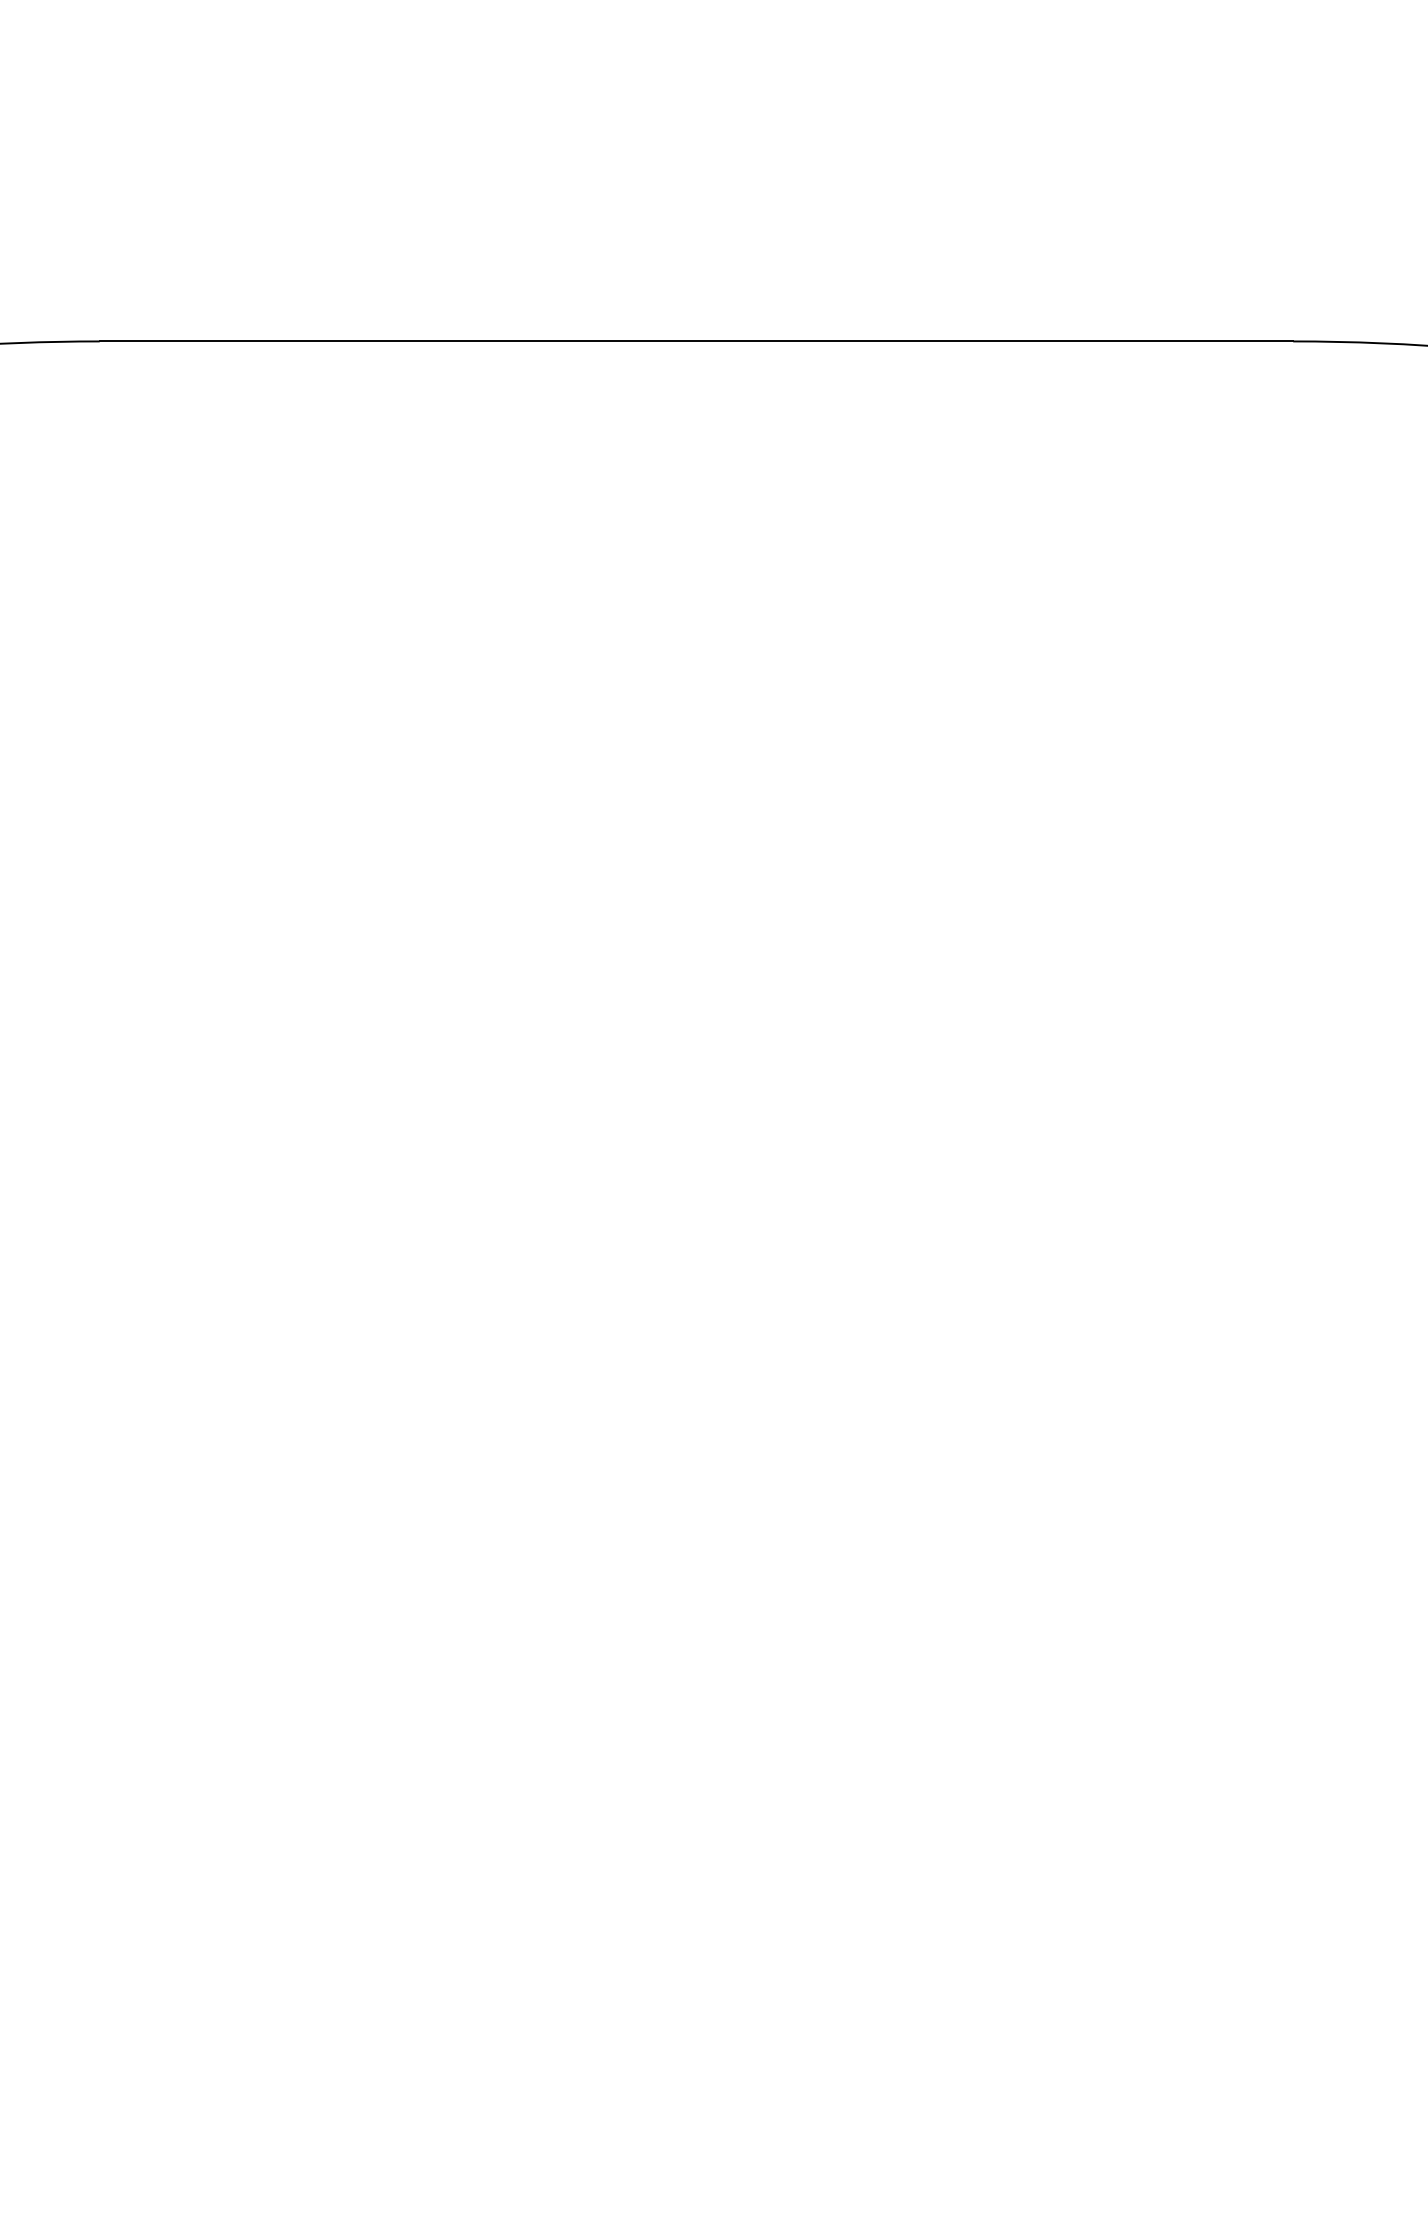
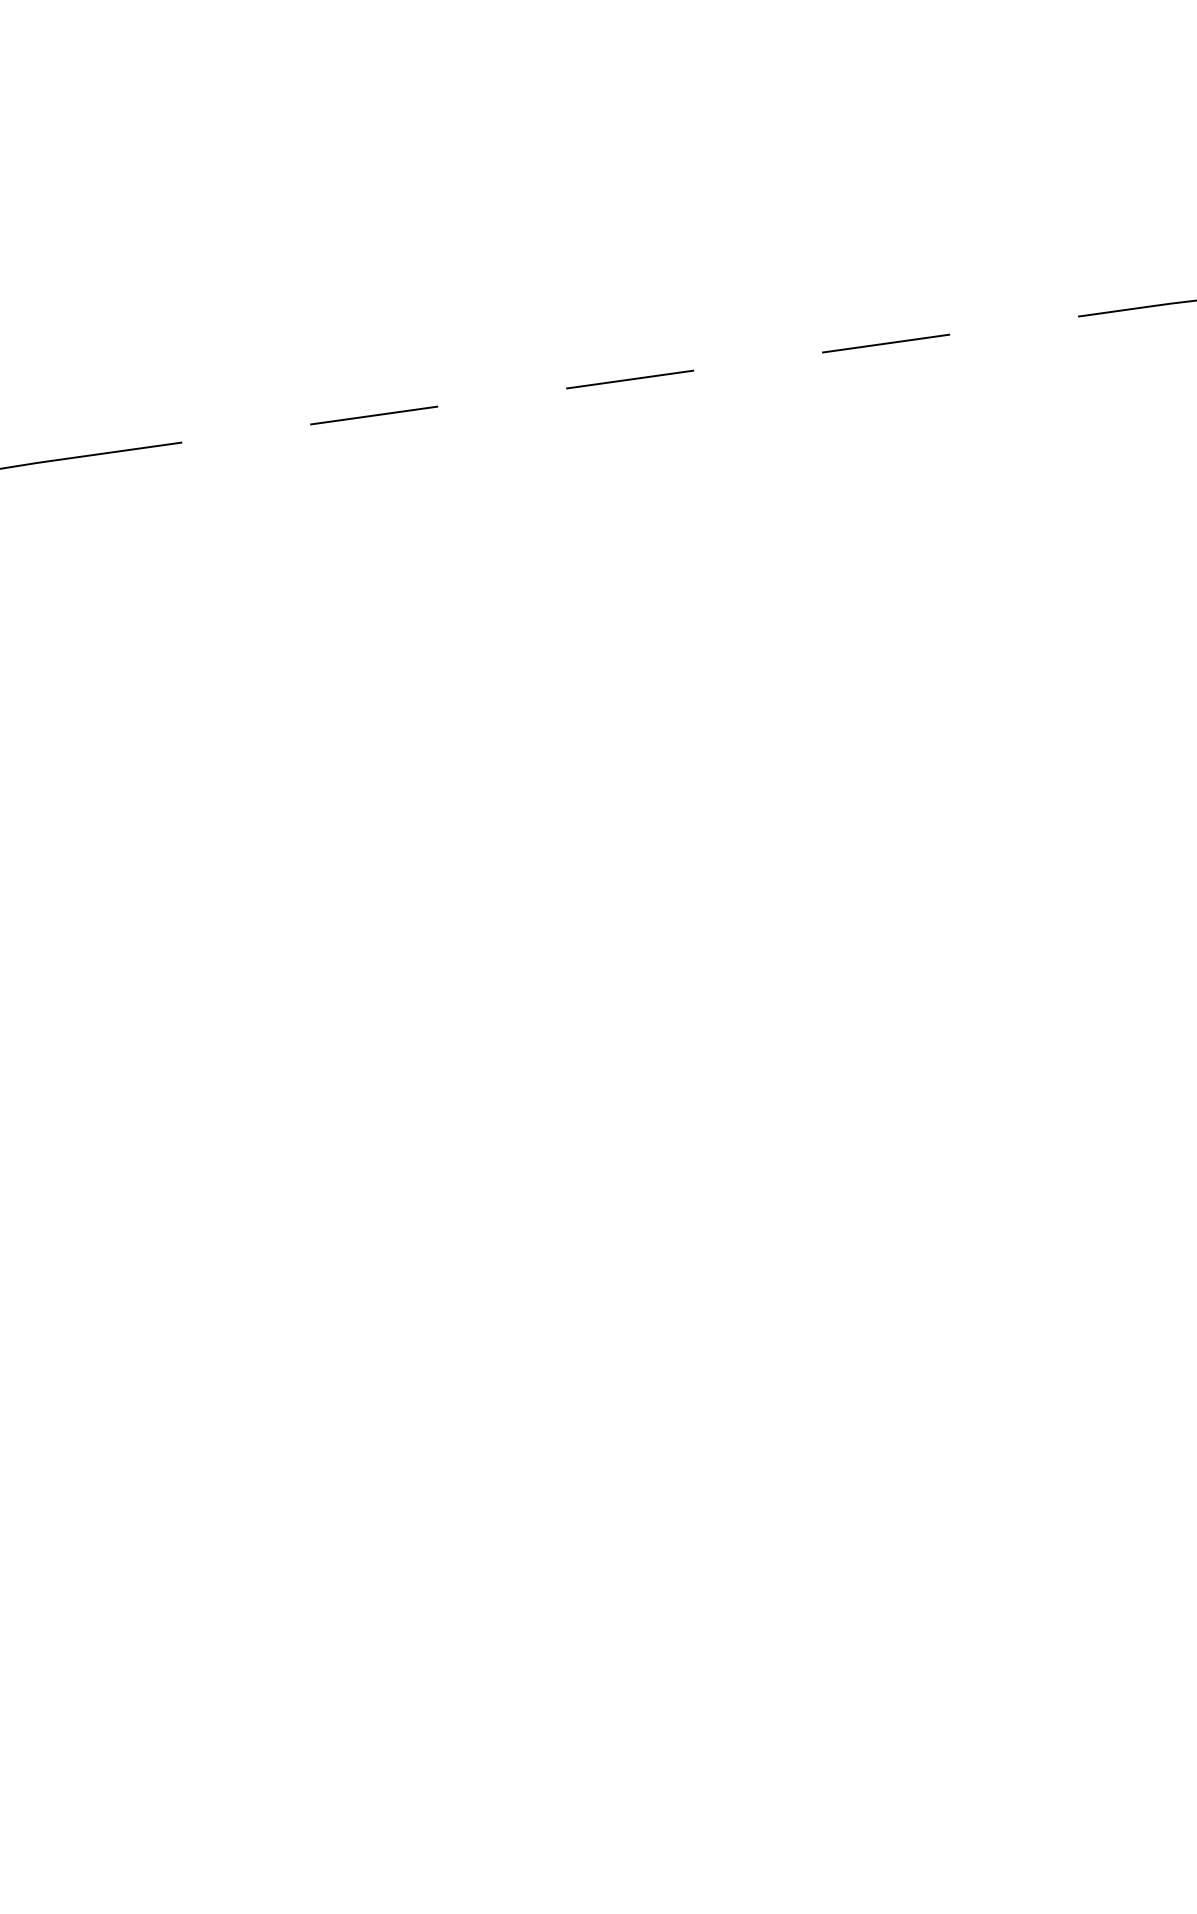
line: (696, 341) -> (602, 383), solid -> dashed

